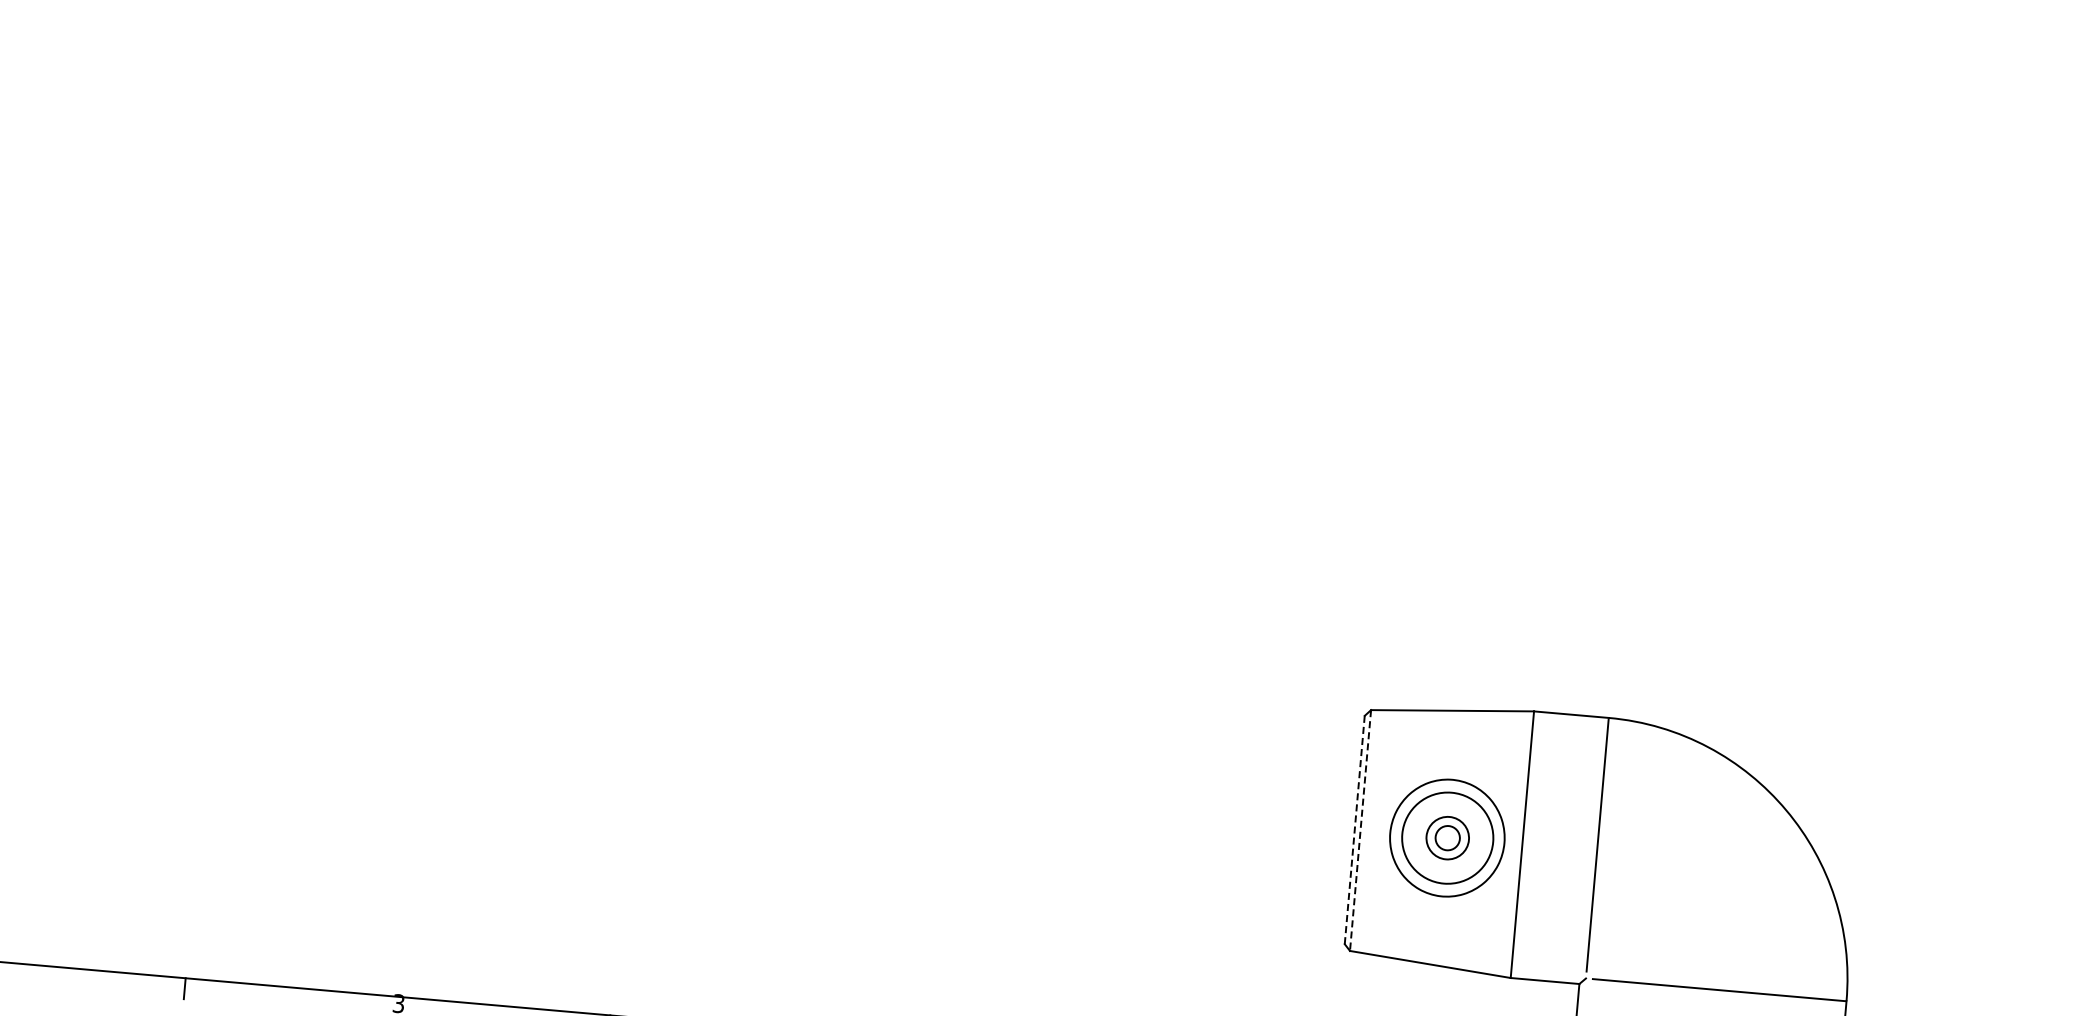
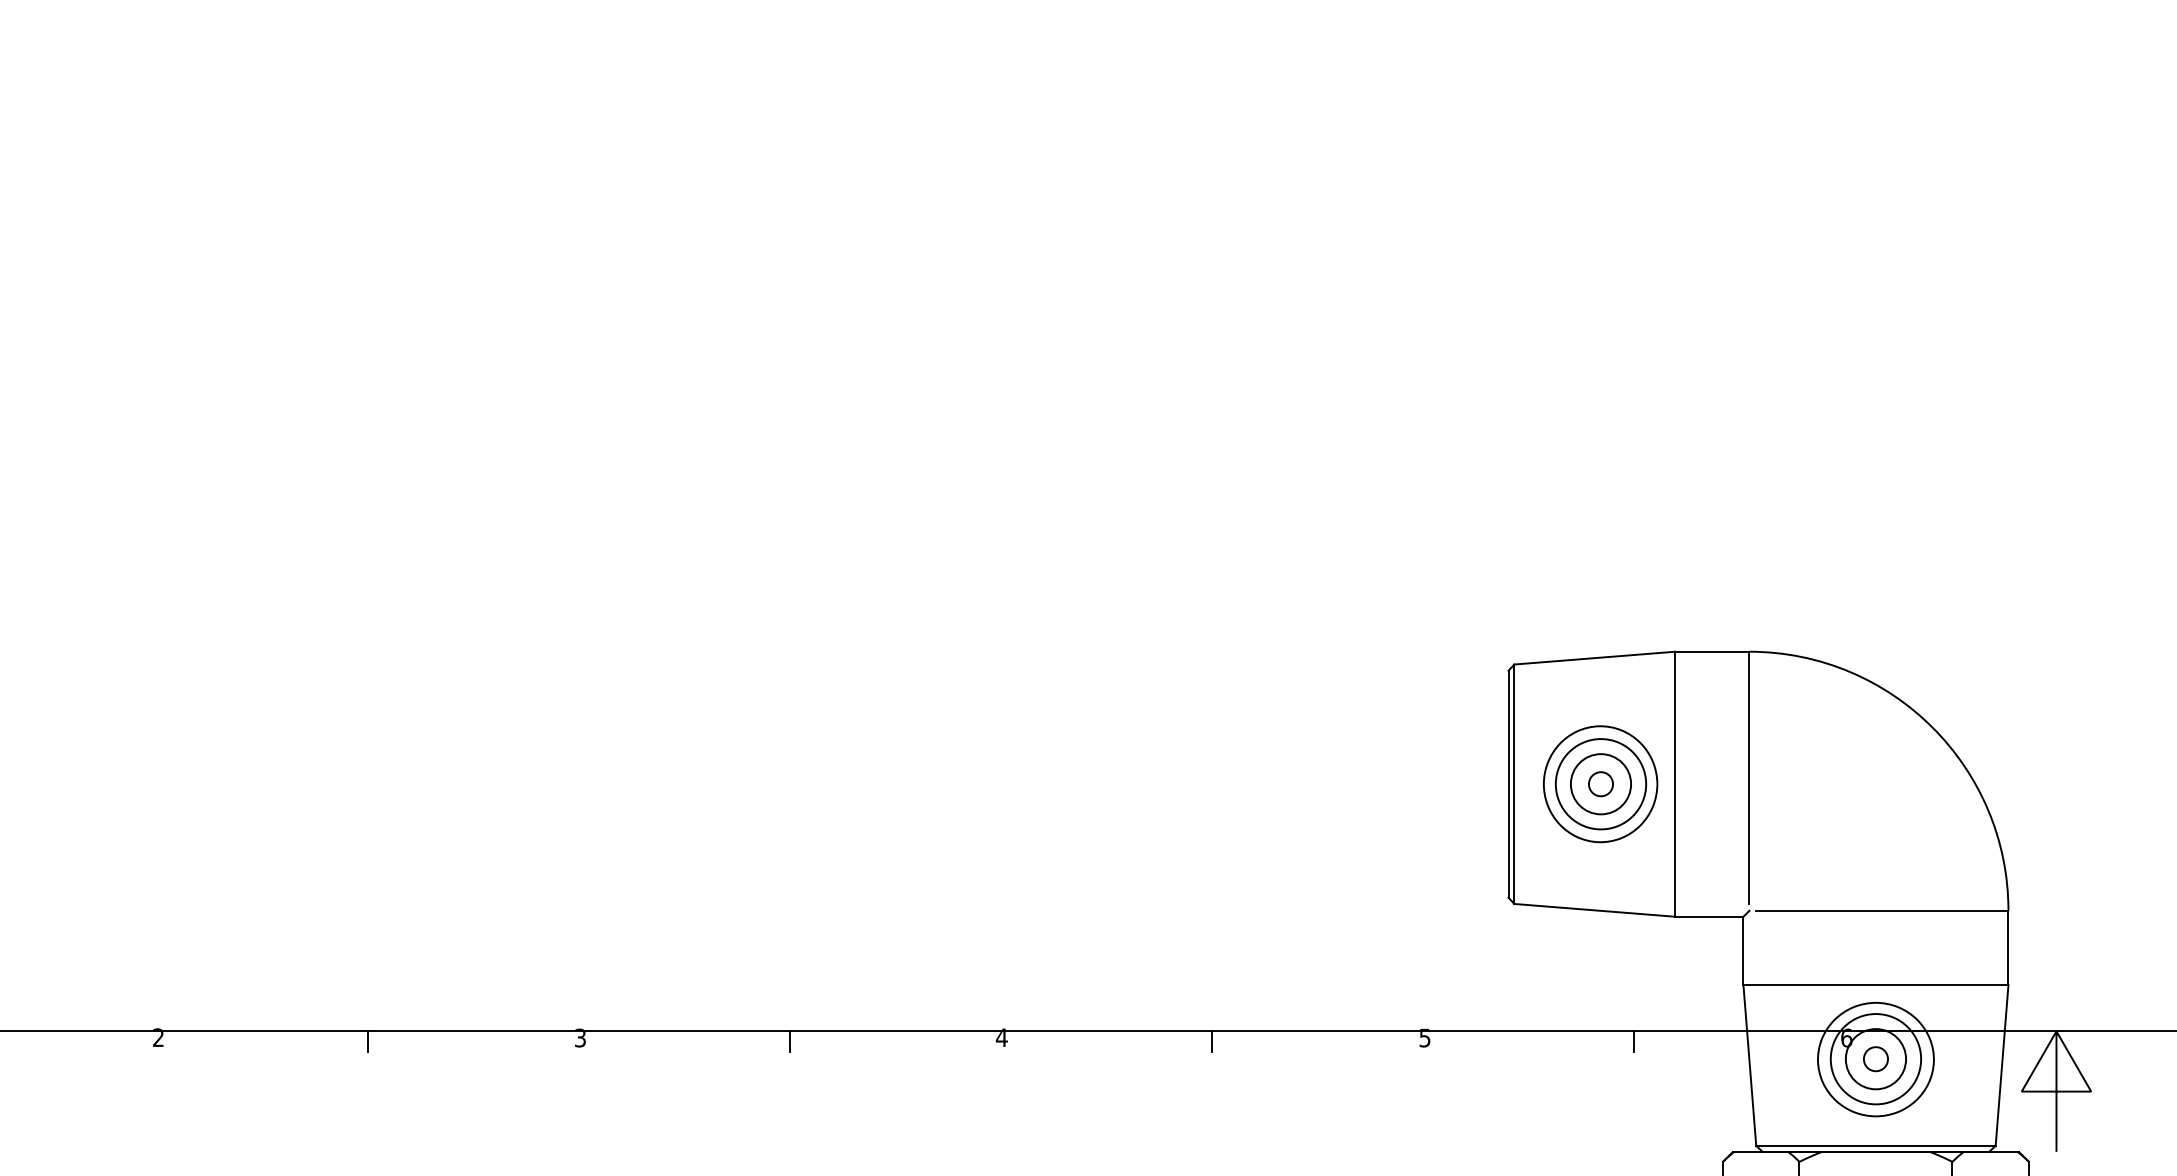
line: (1354, 829) -> (1508, 783), dashed -> solid
line: (1360, 830) -> (1514, 784), dashed -> solid
circle: (1447, 838) -> (1600, 784), size x1.43

